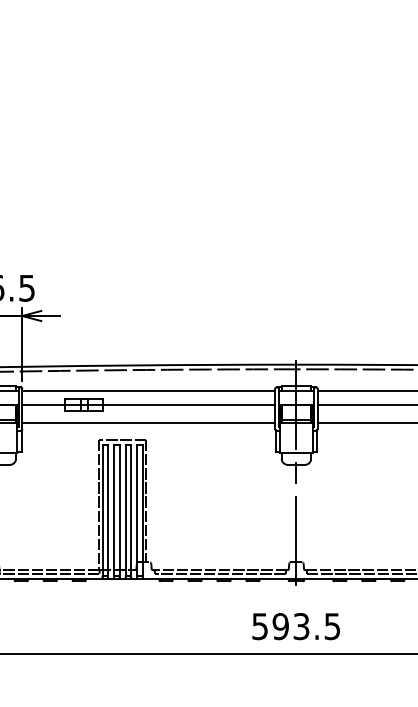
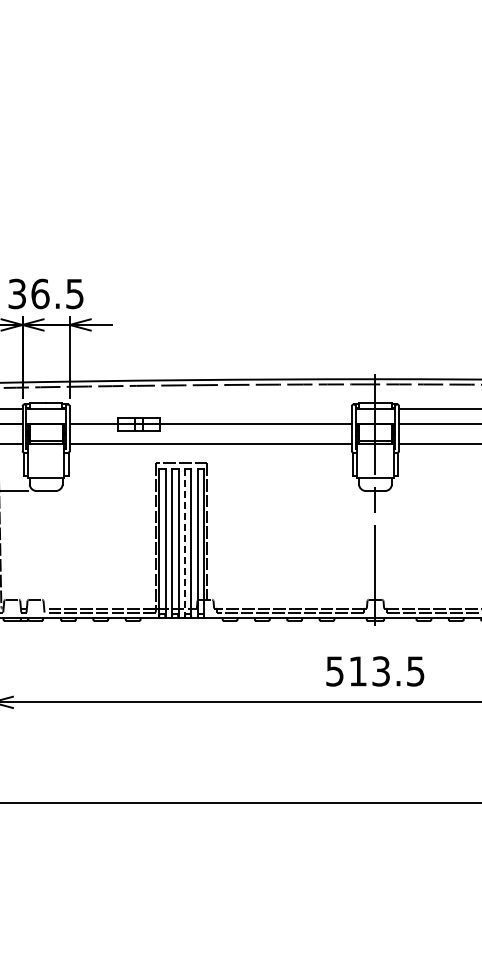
line: (148, 390) -> (210, 408), removed
line: (126, 511) -> (185, 543), solid -> dashed
text: (281, 626) -> (358, 671), 593.5 -> 513.5

